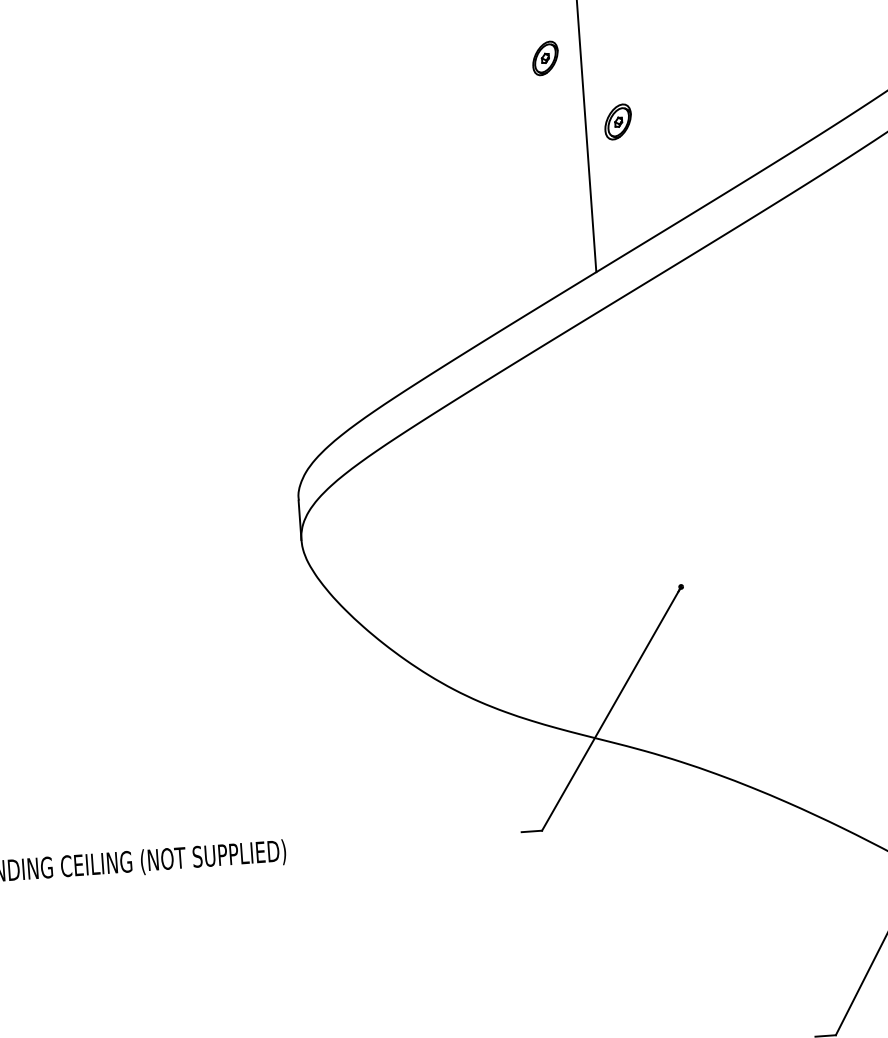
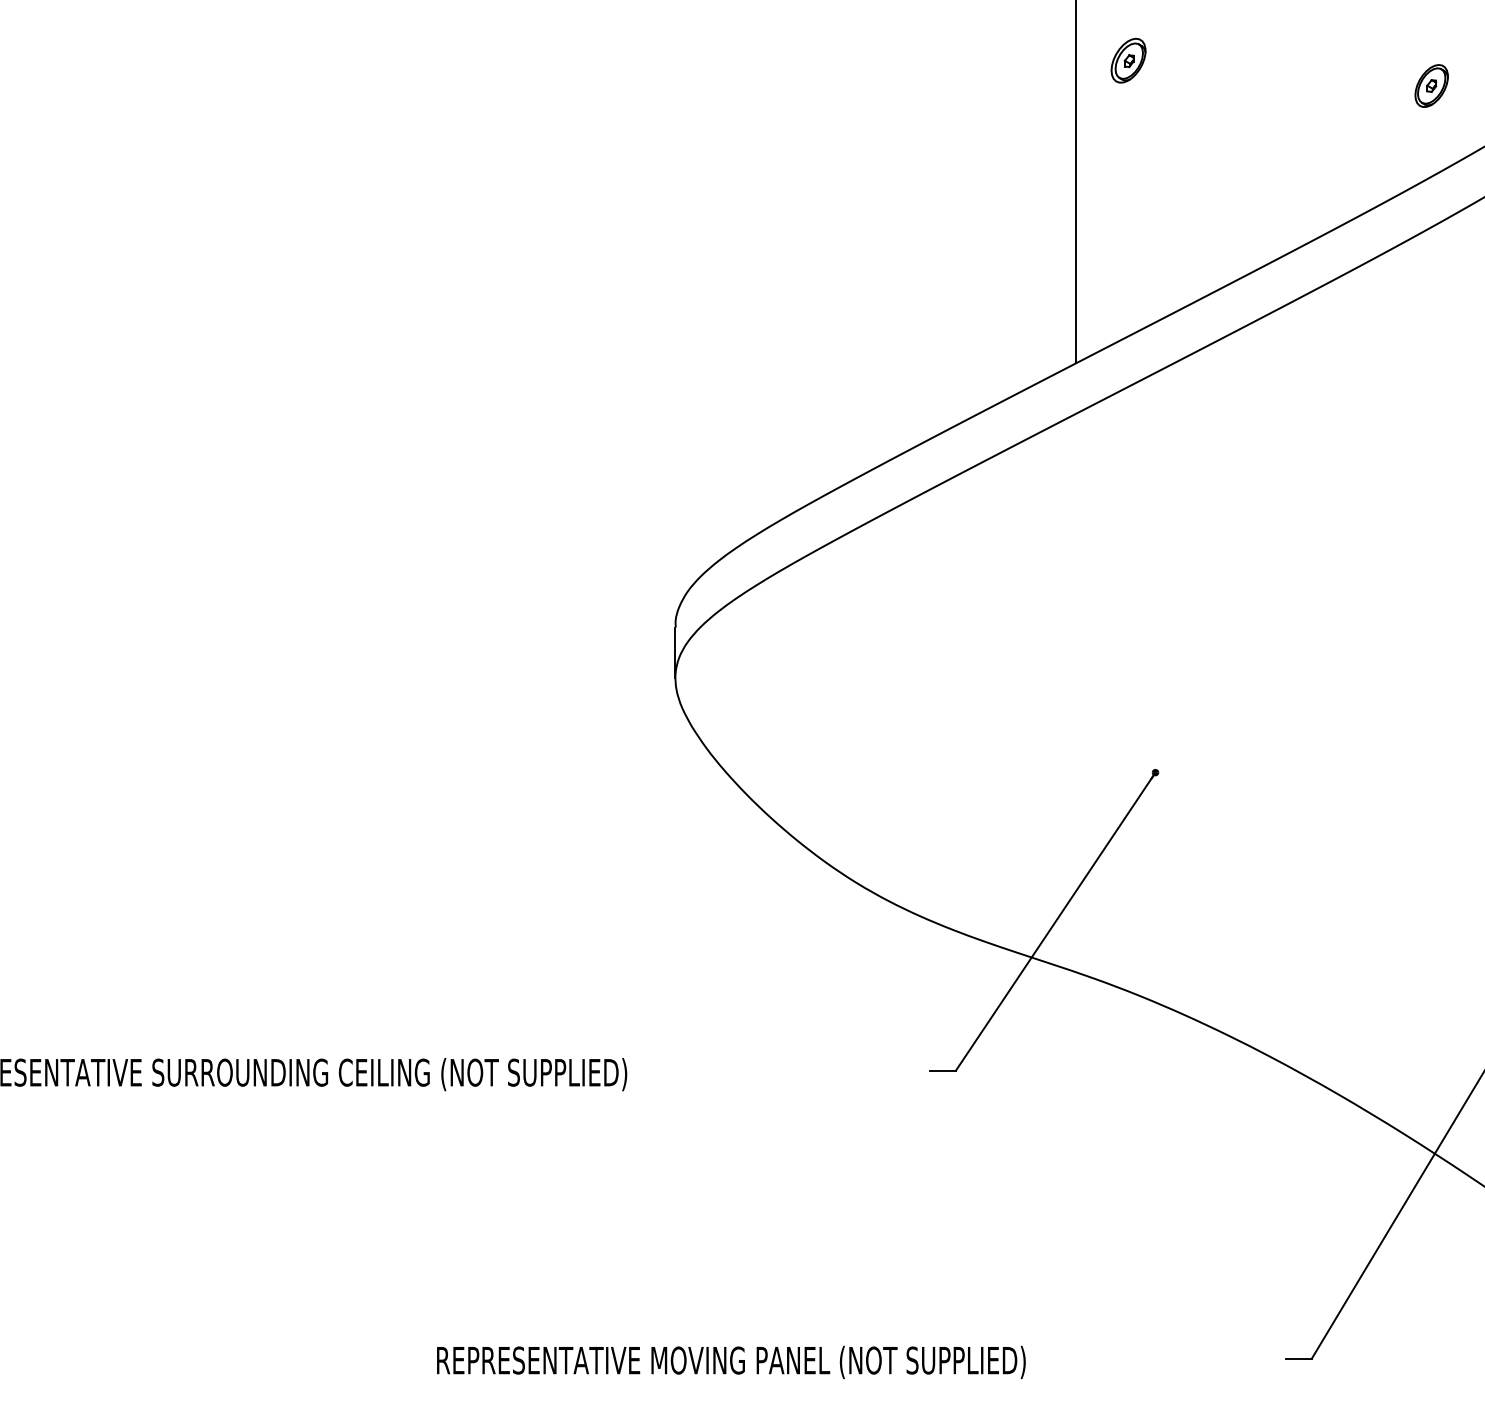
part: (545, 58) -> (1431, 85), moved
part: (618, 121) -> (1128, 60), moved

